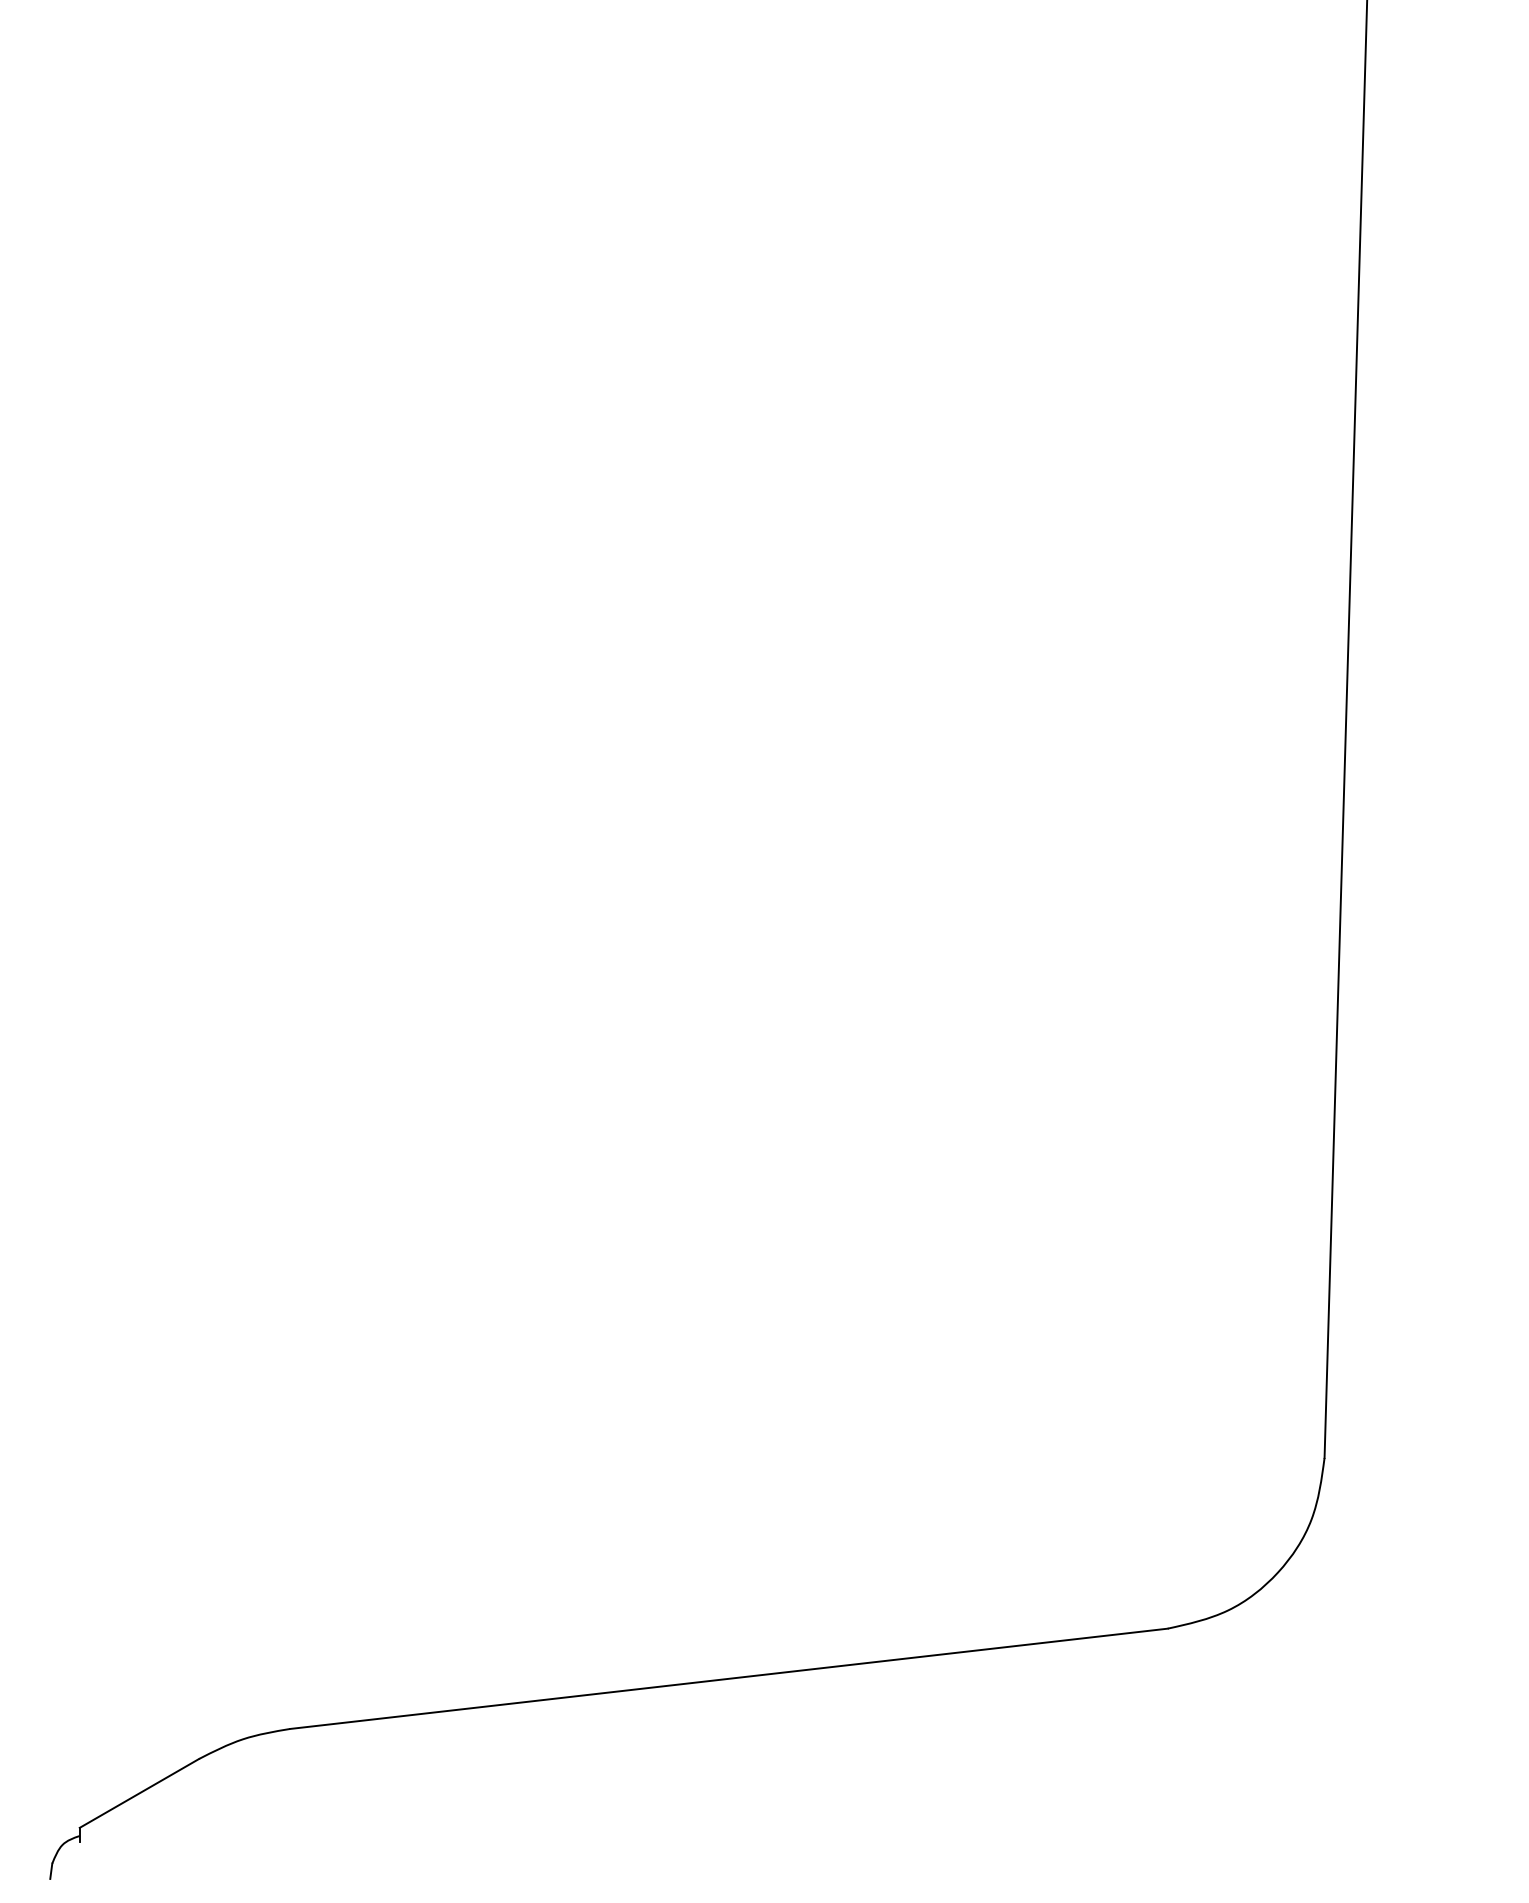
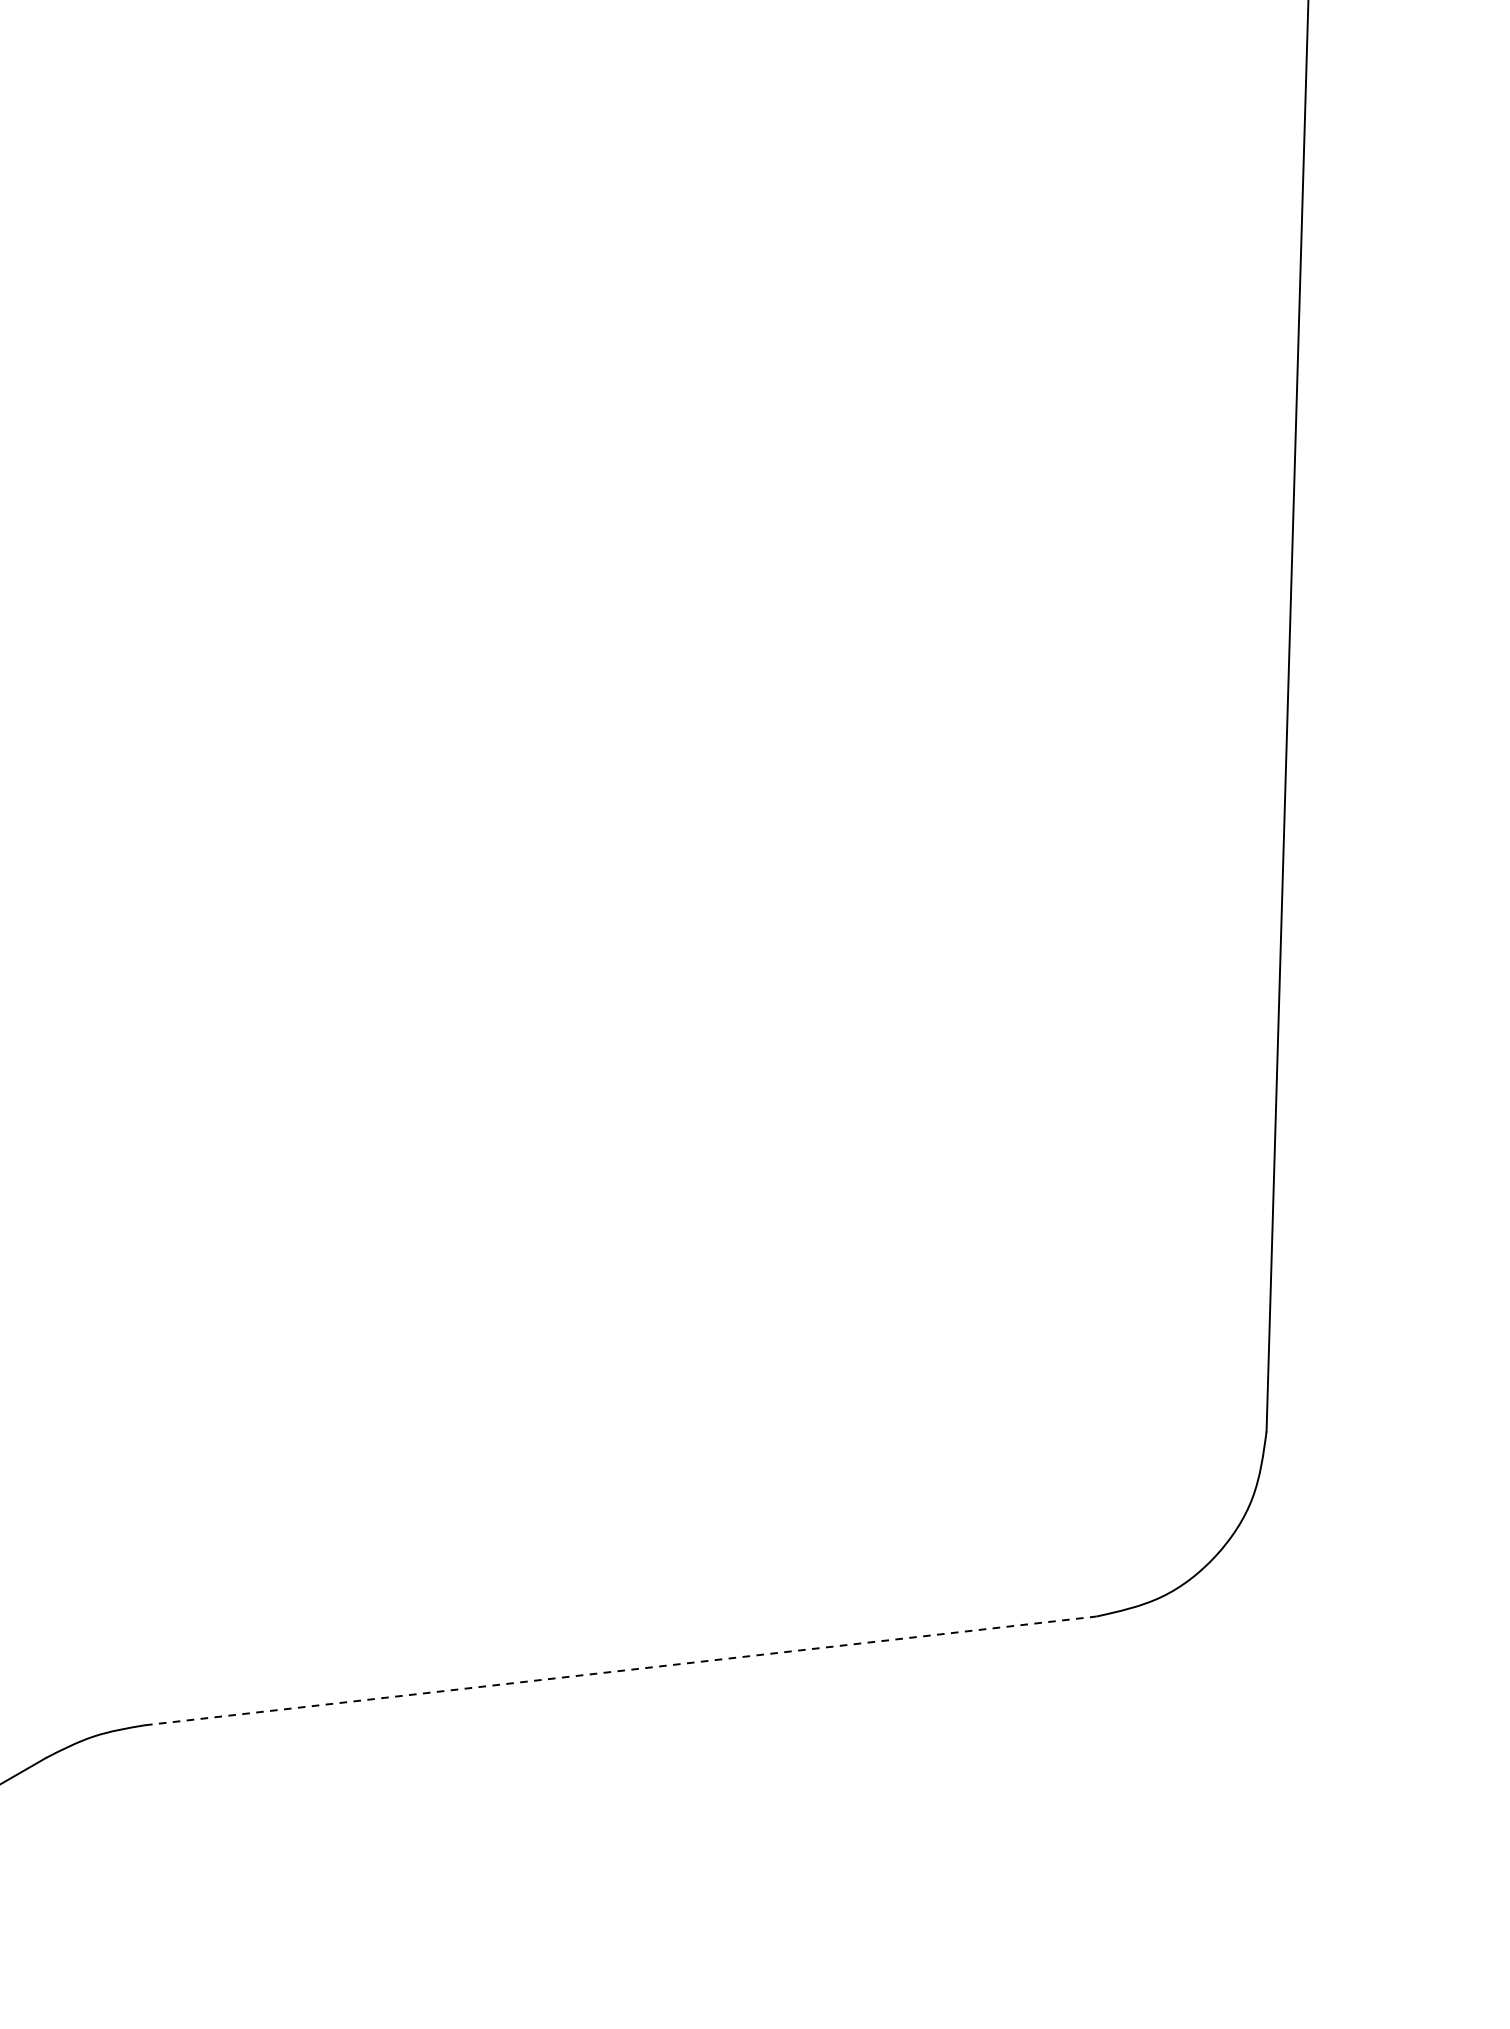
line: (728, 1678) -> (620, 1670), solid -> dashed

